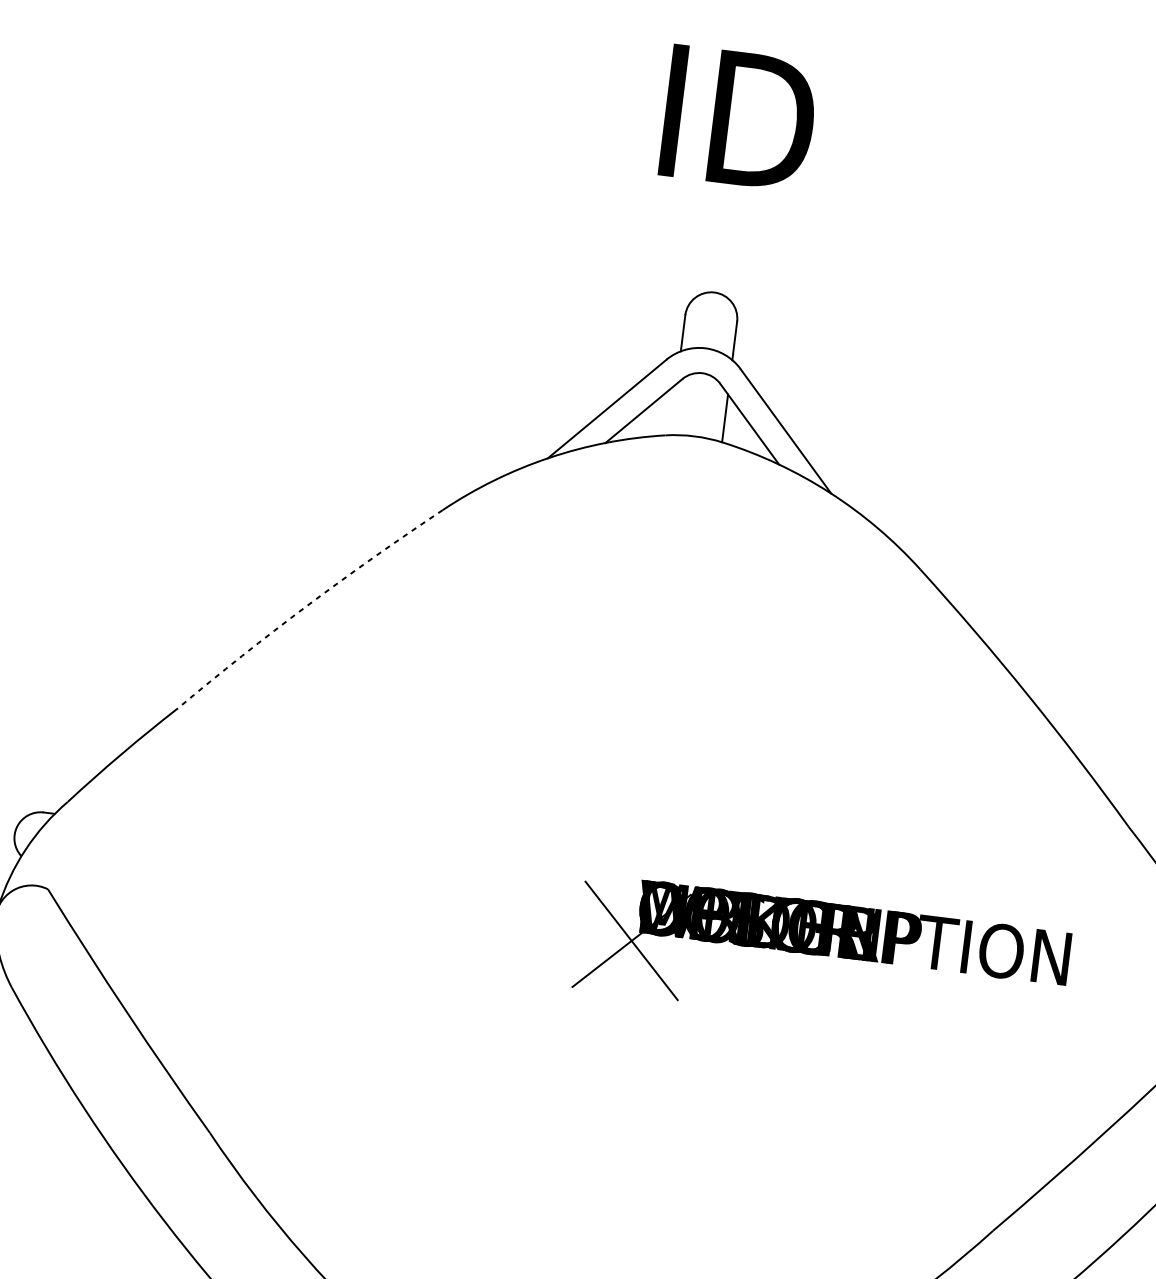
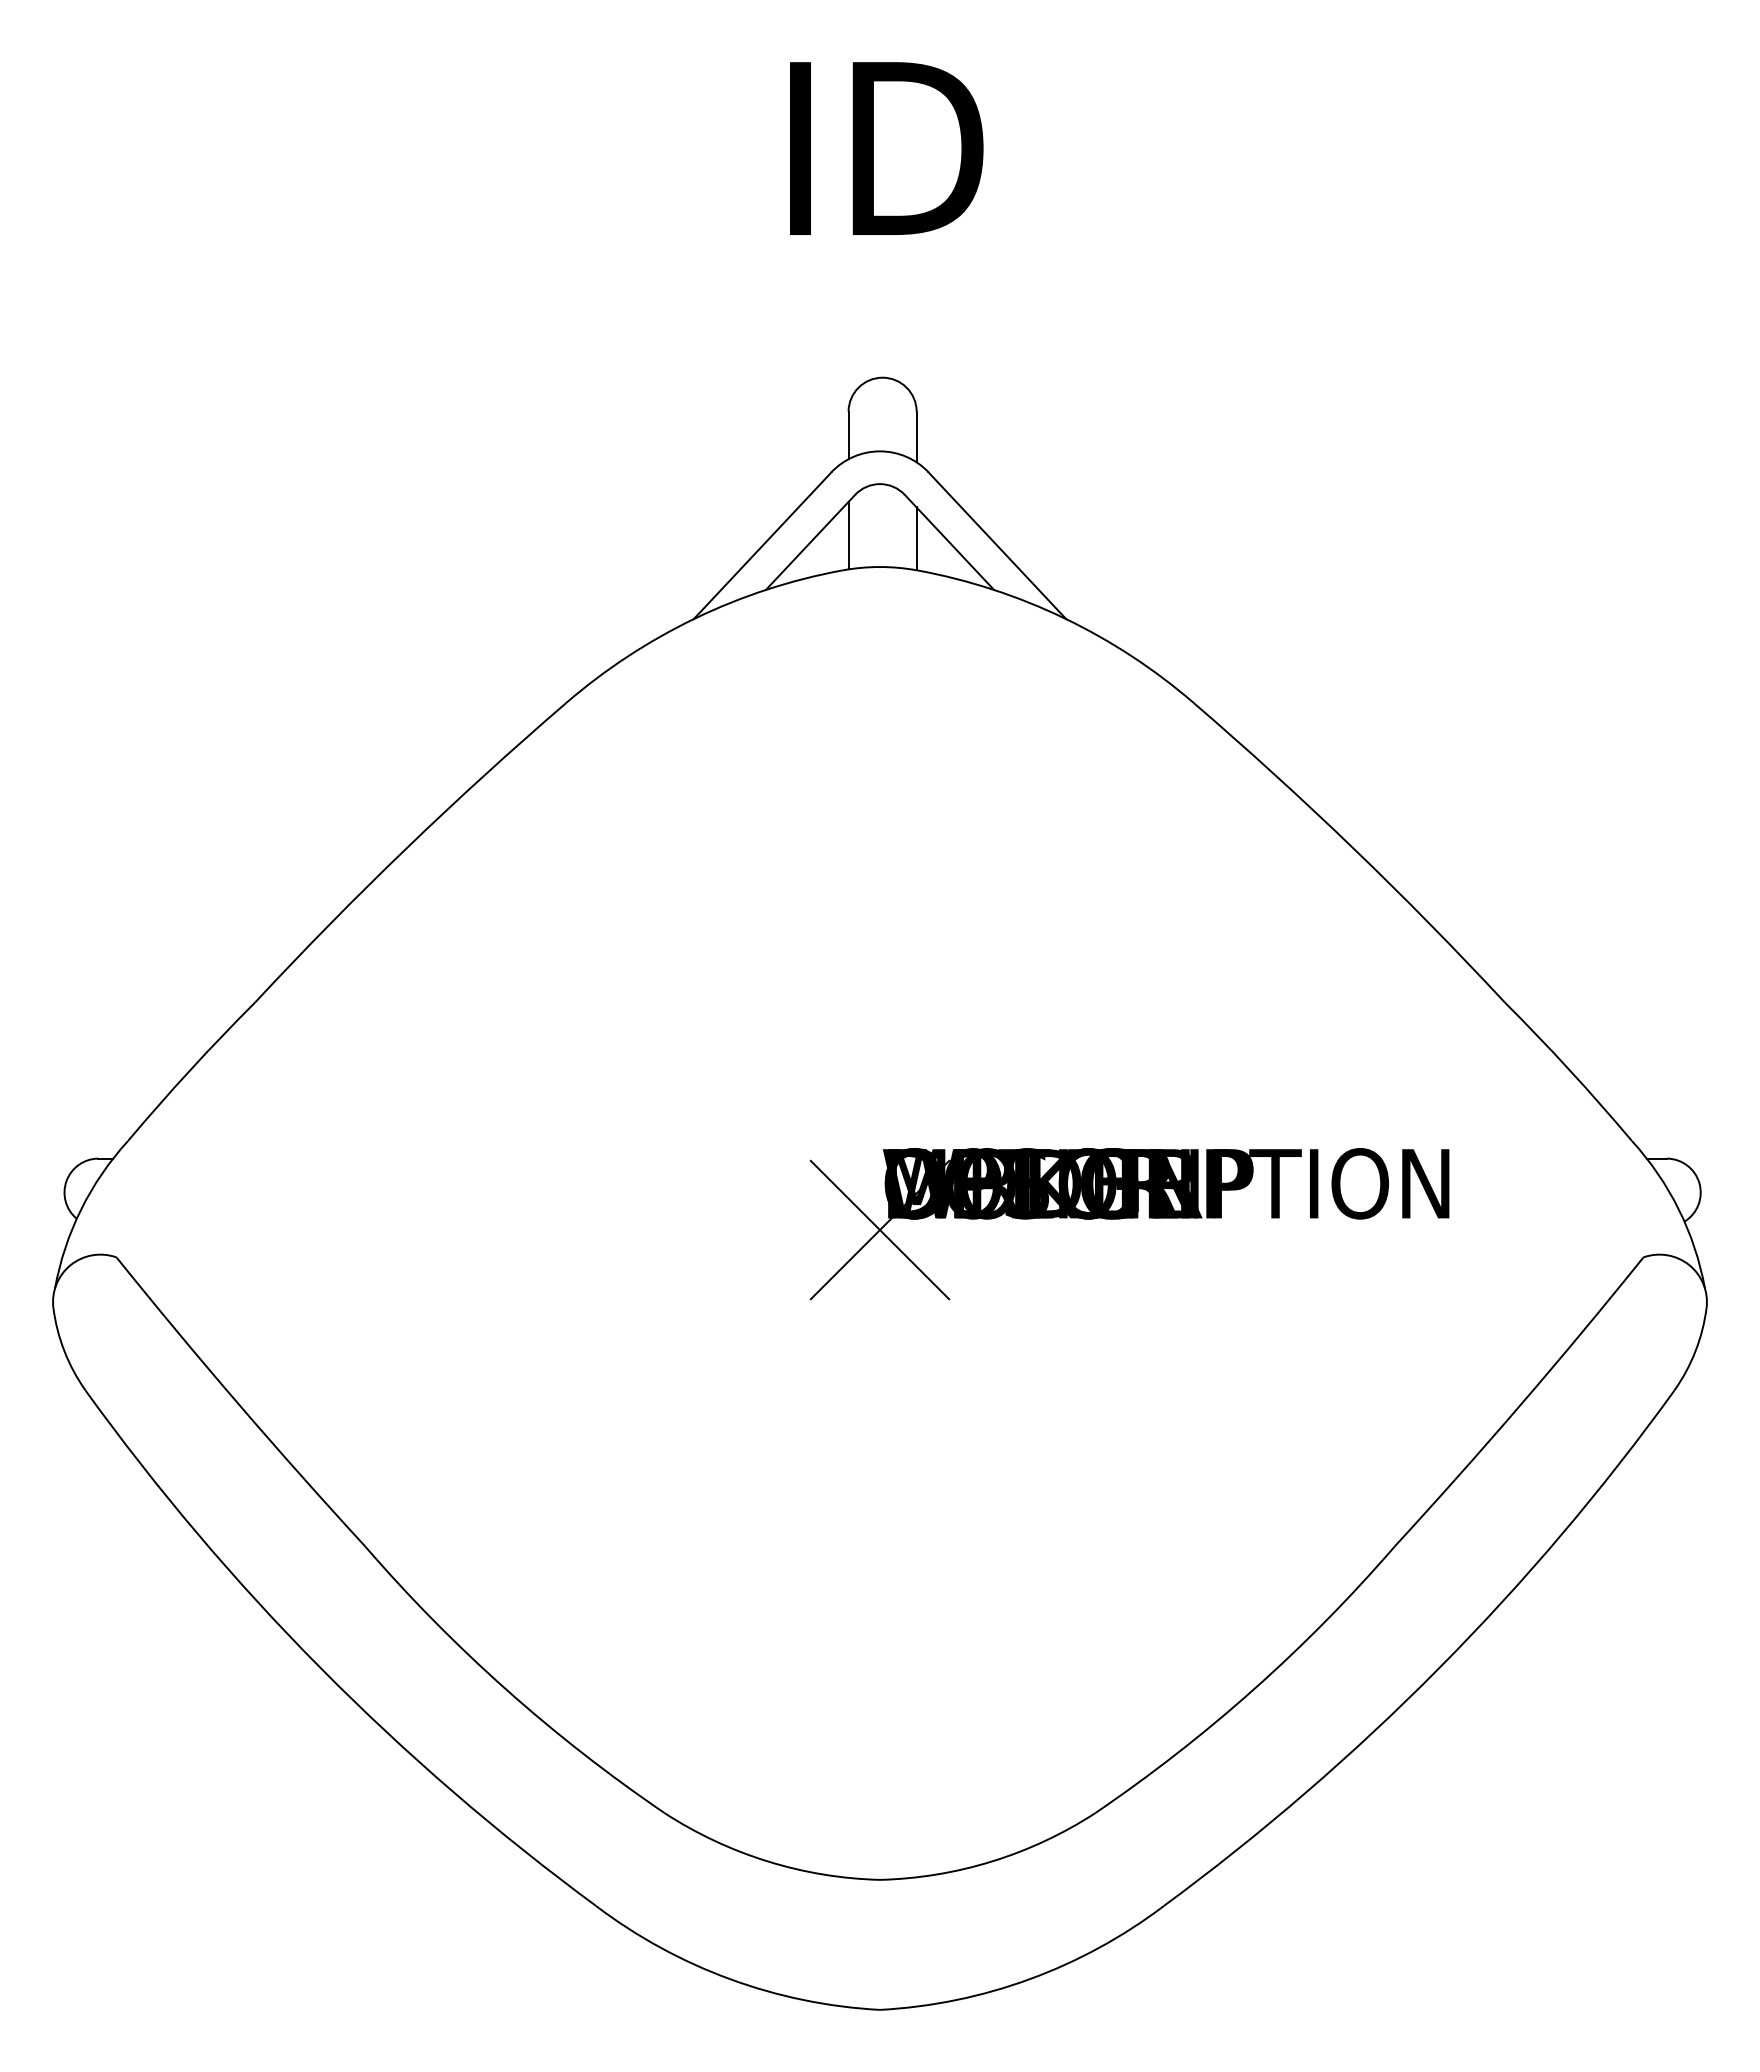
line: (673, 409) -> (848, 535), added
arc: (307, 605) -> (406, 848), dashed -> solid

